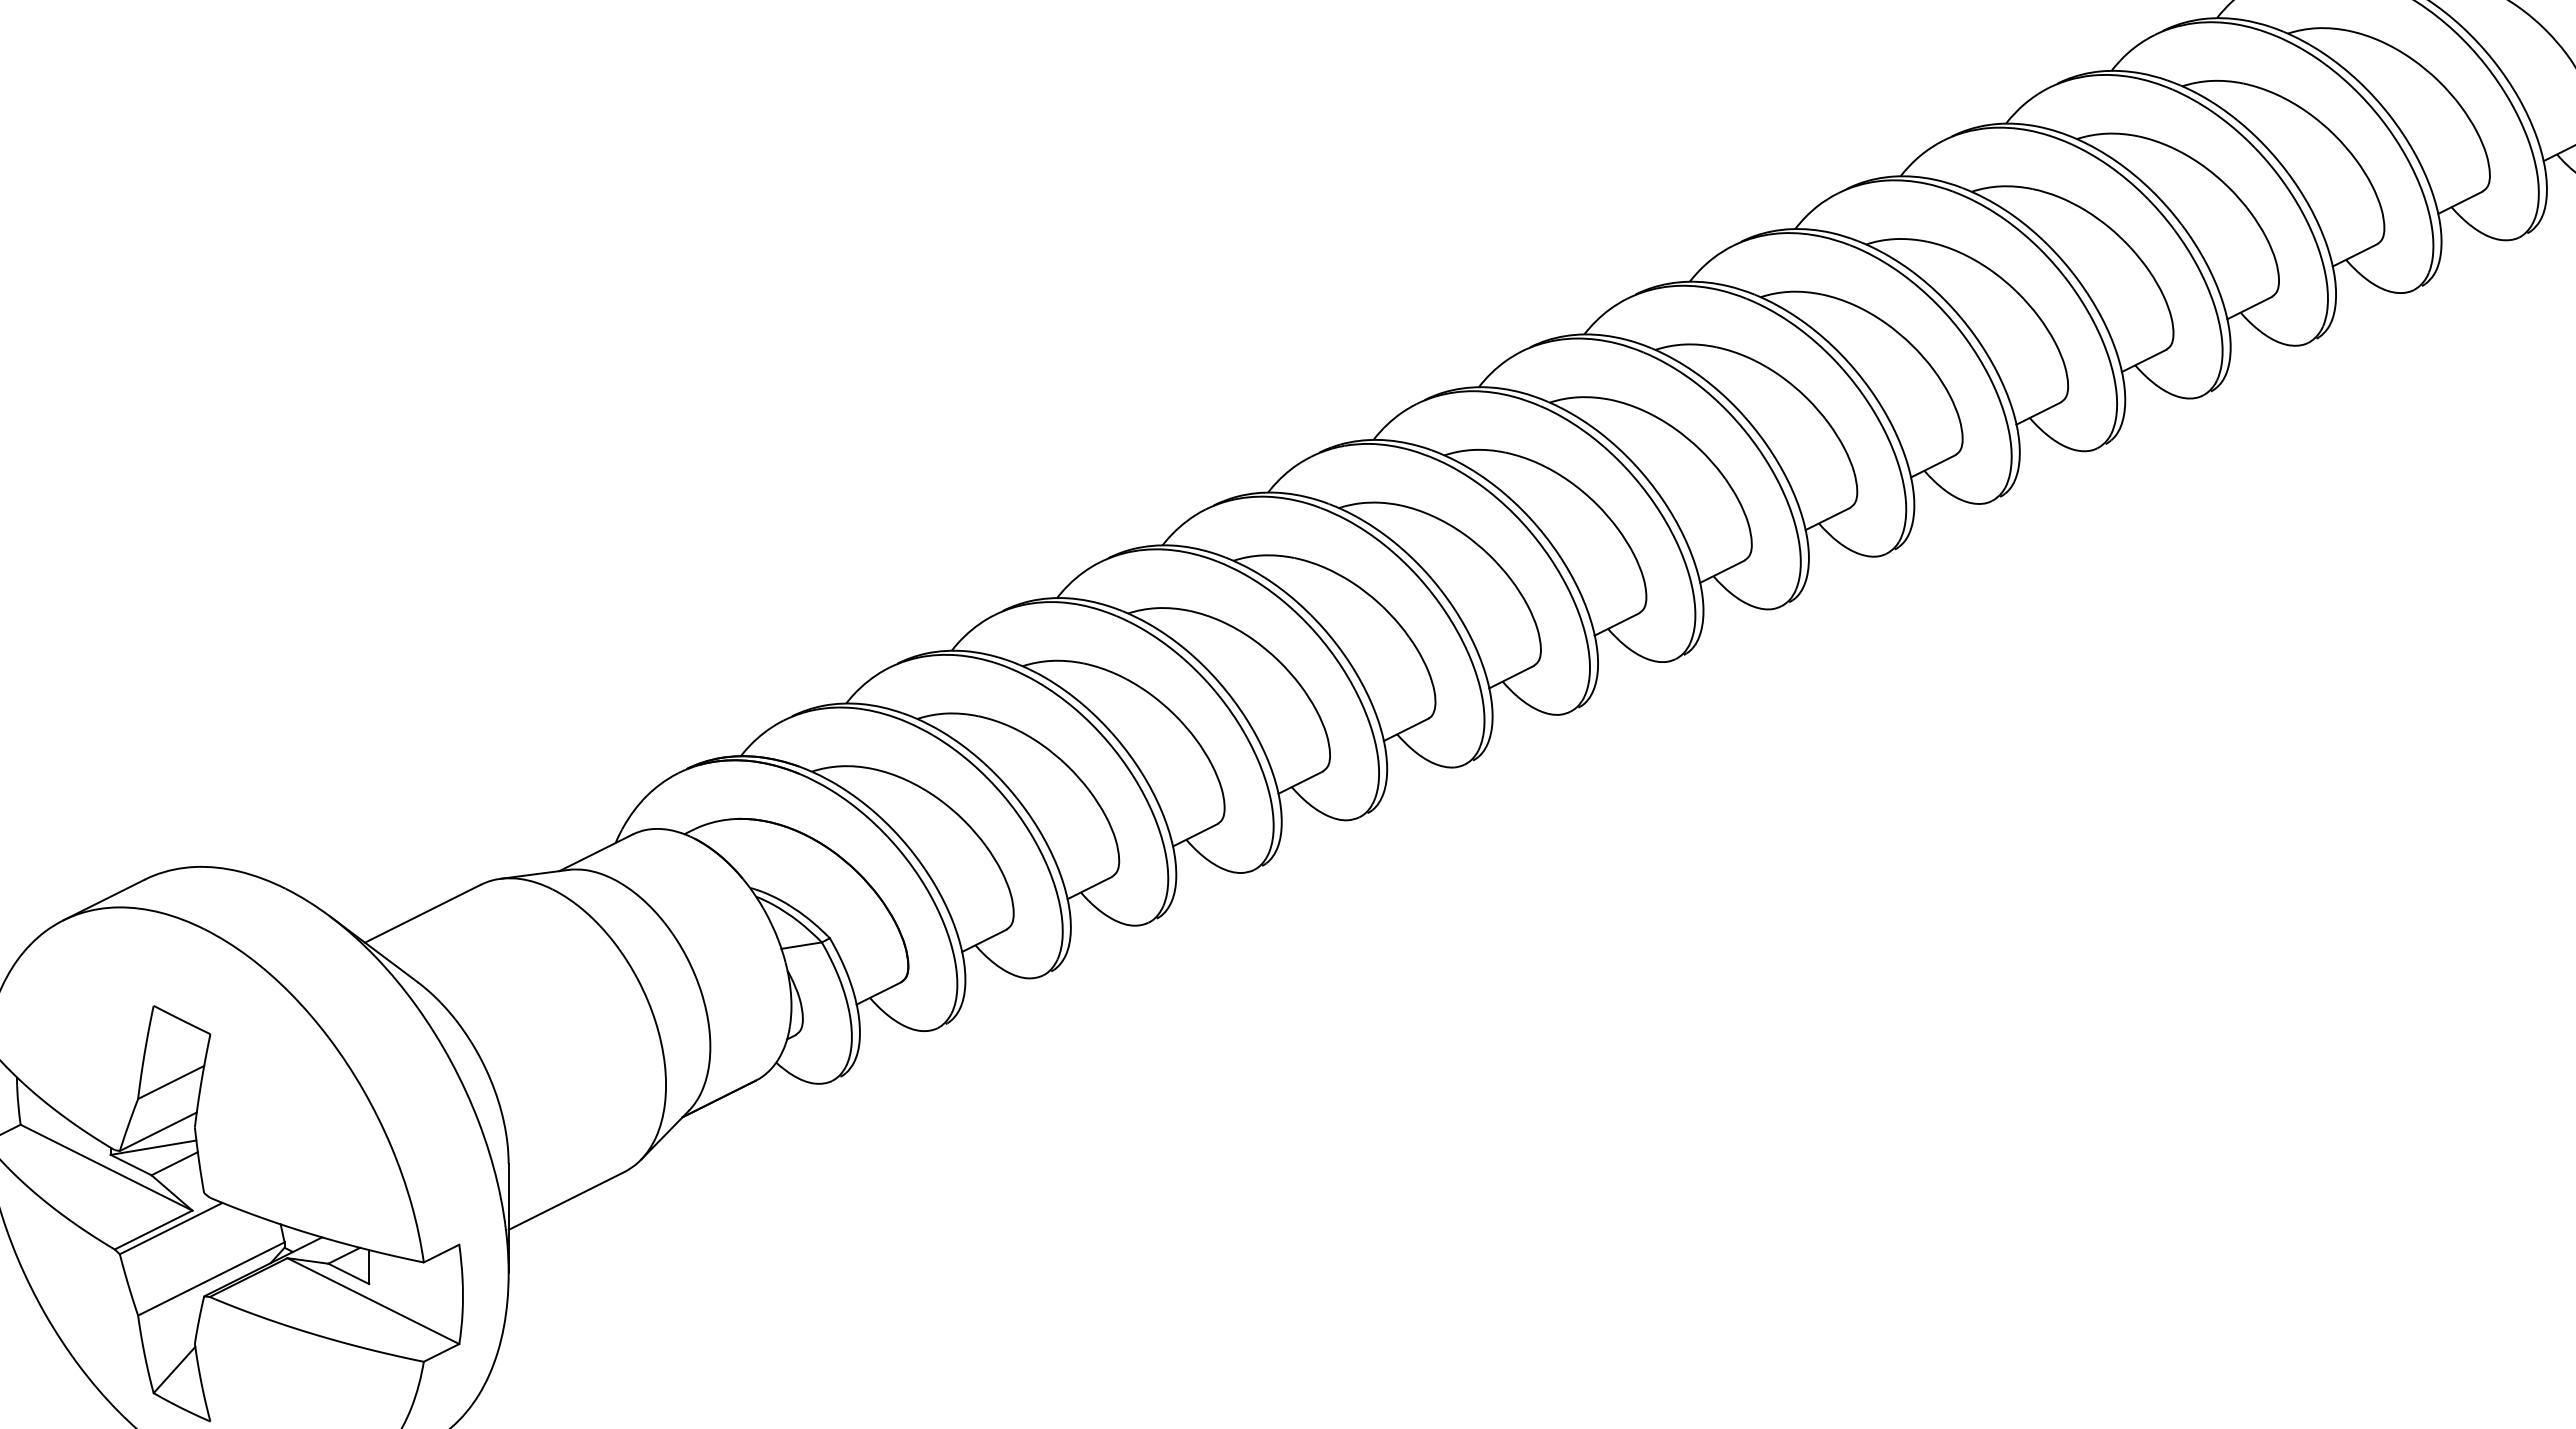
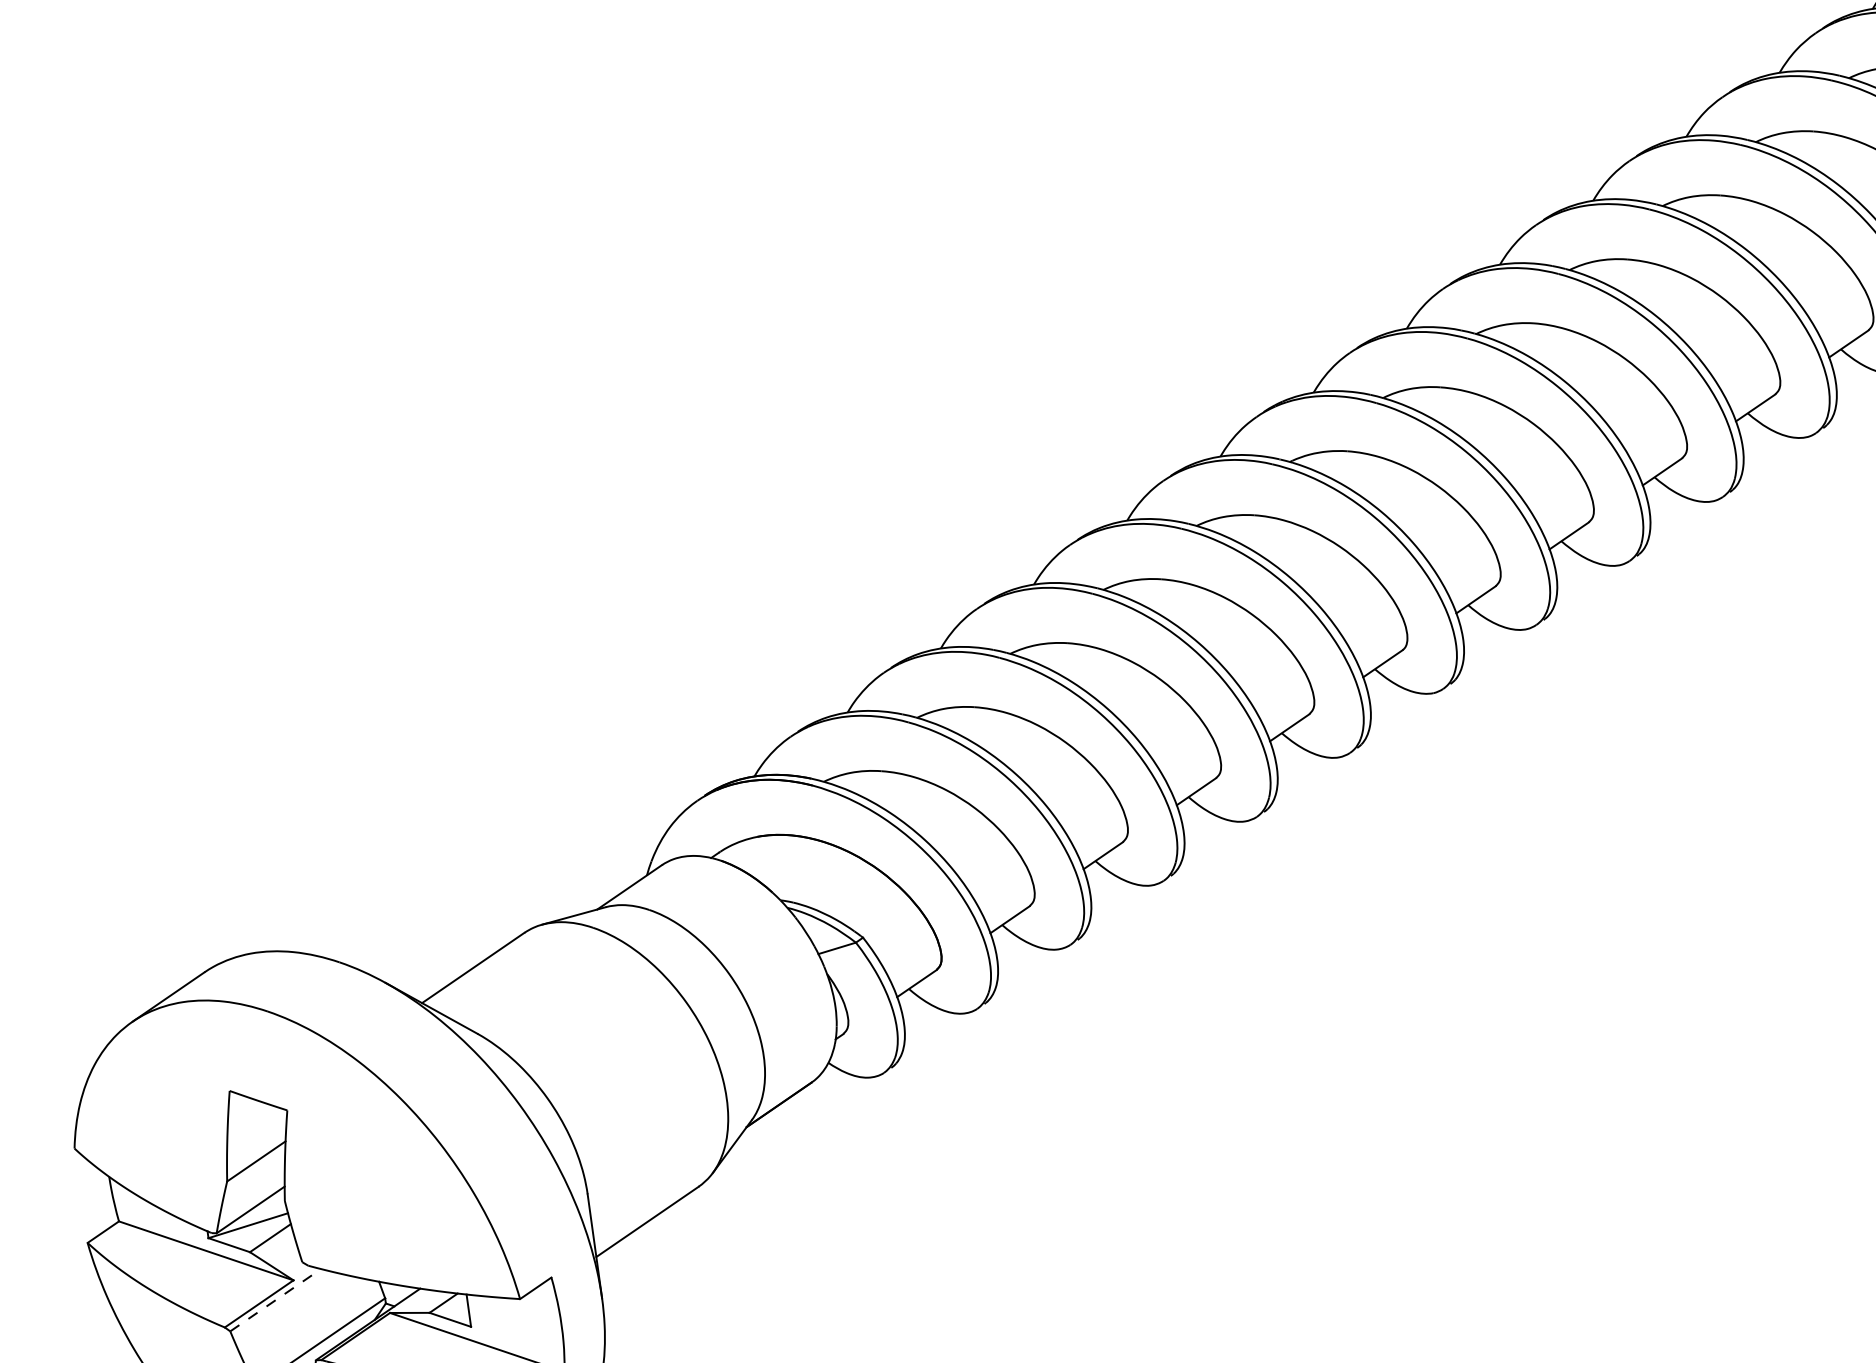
line: (171, 1228) -> (275, 1300), solid -> dashed

